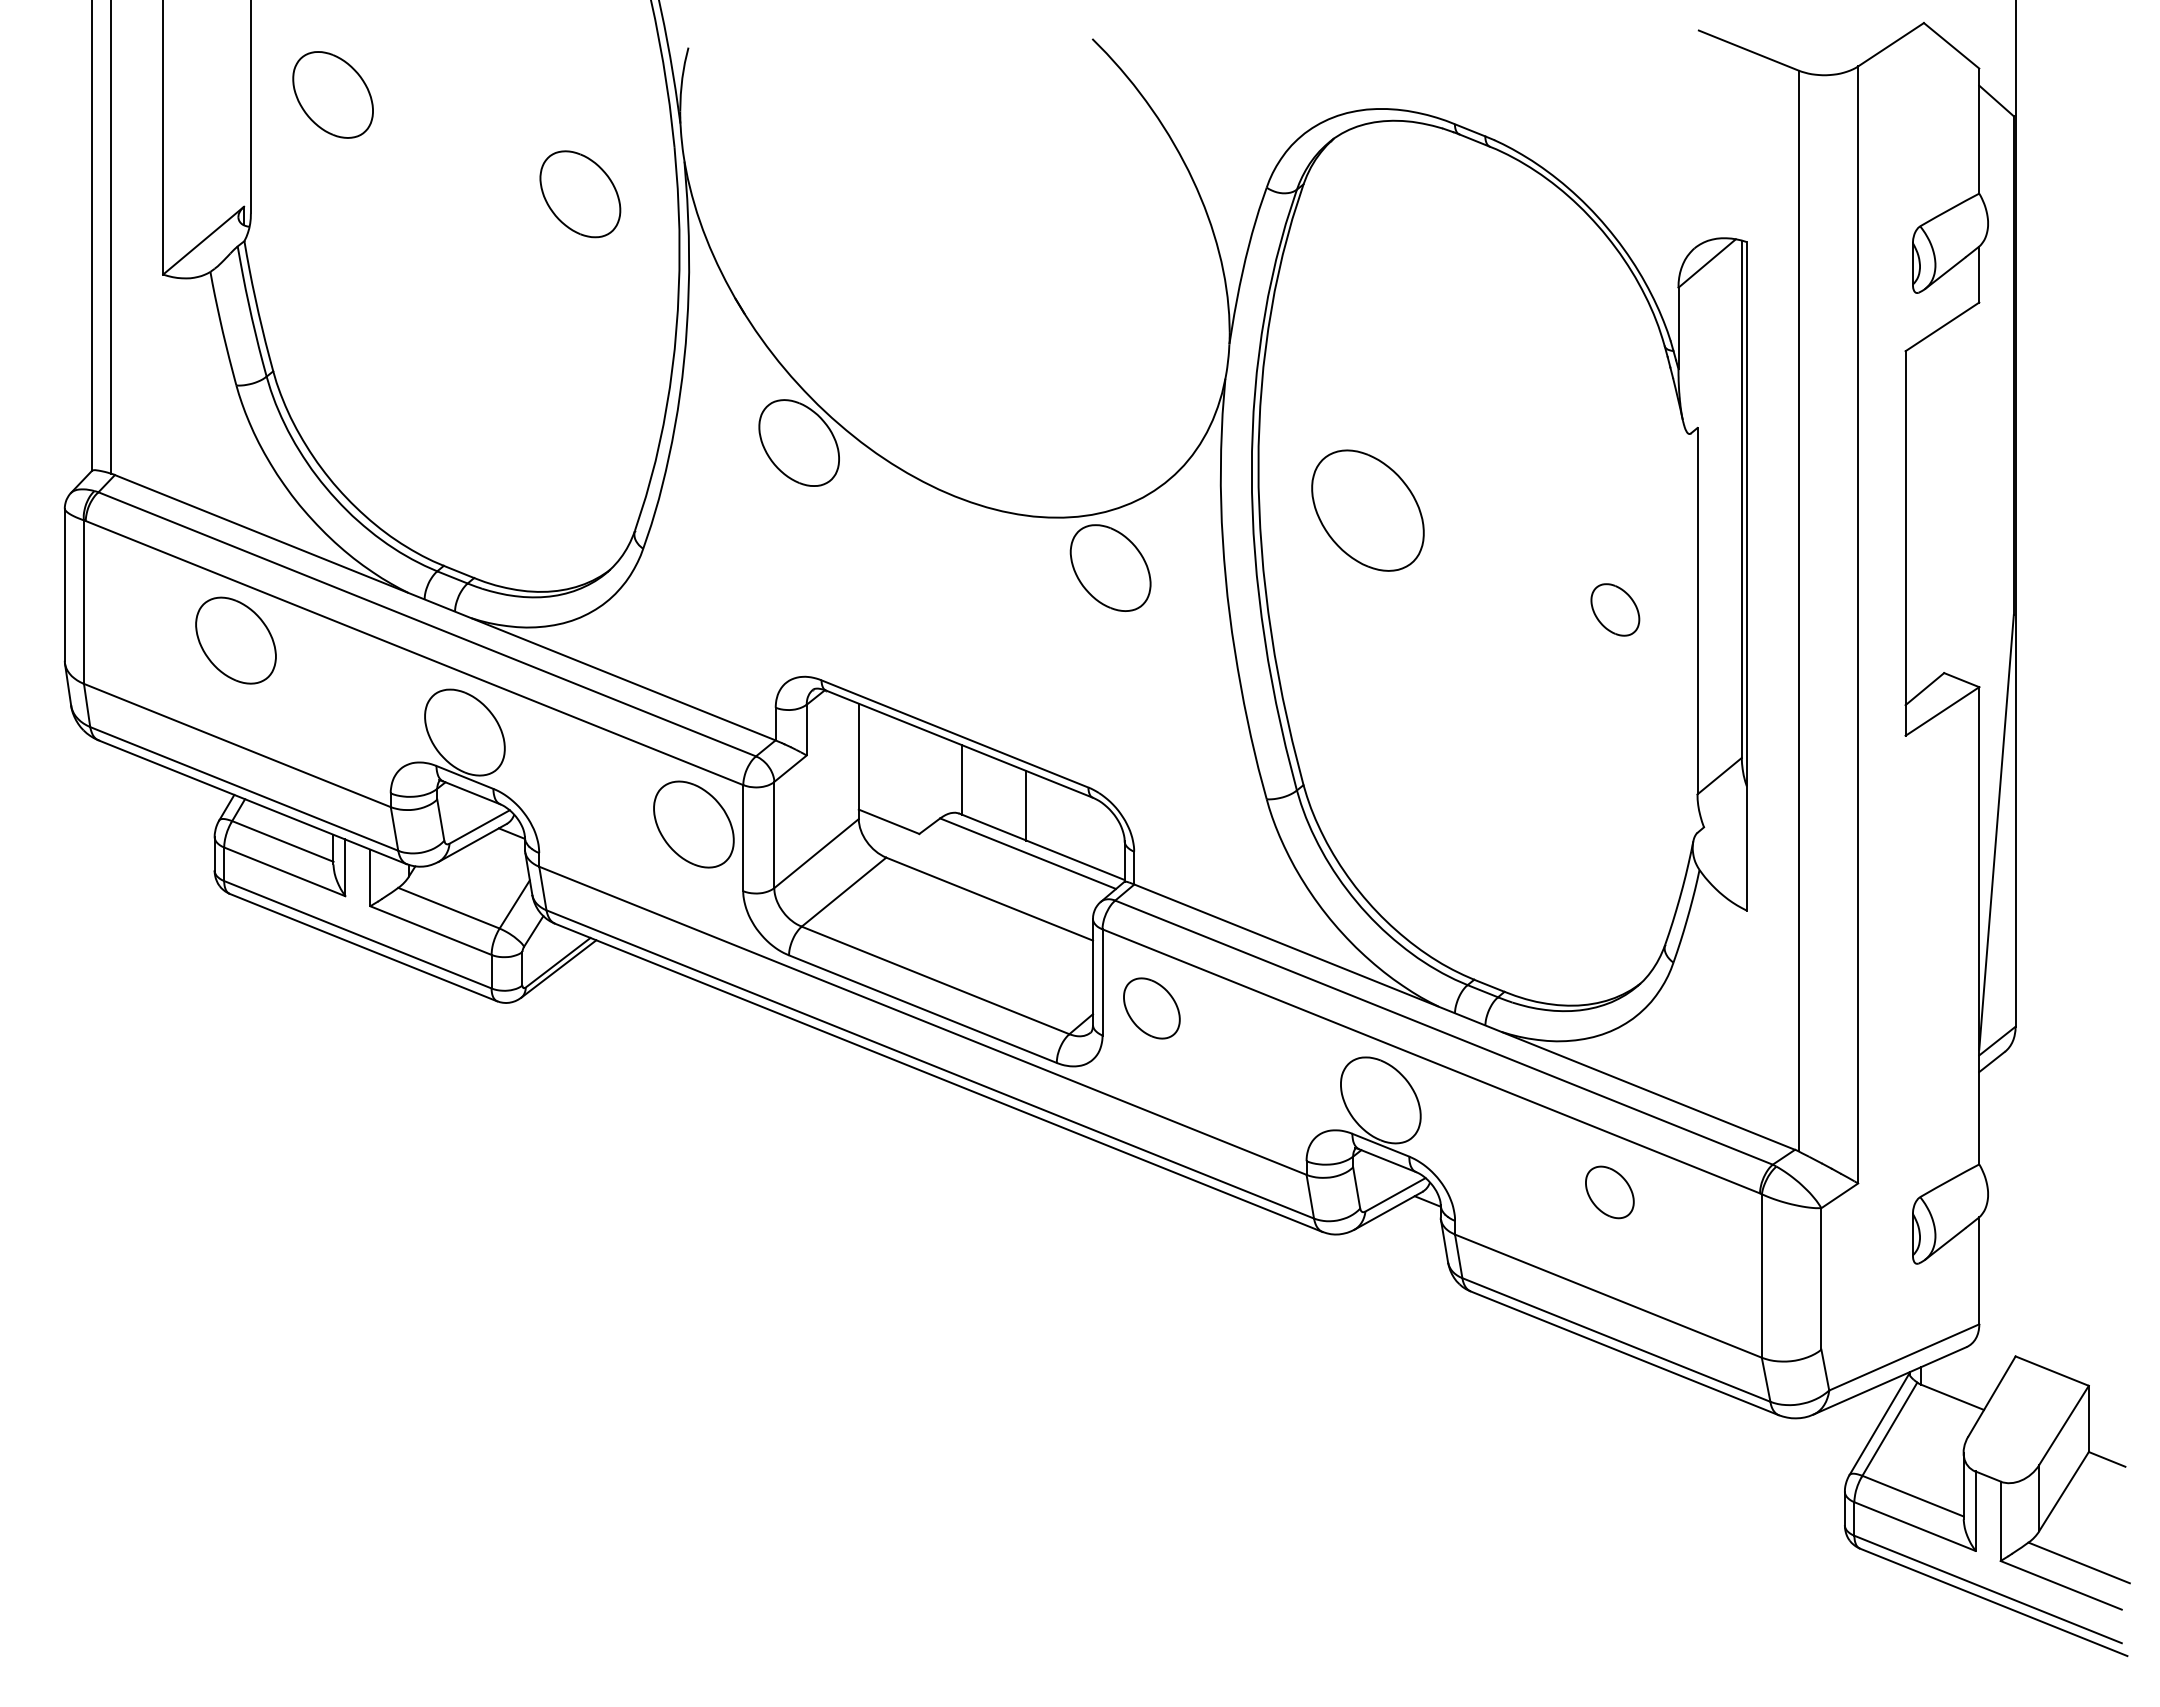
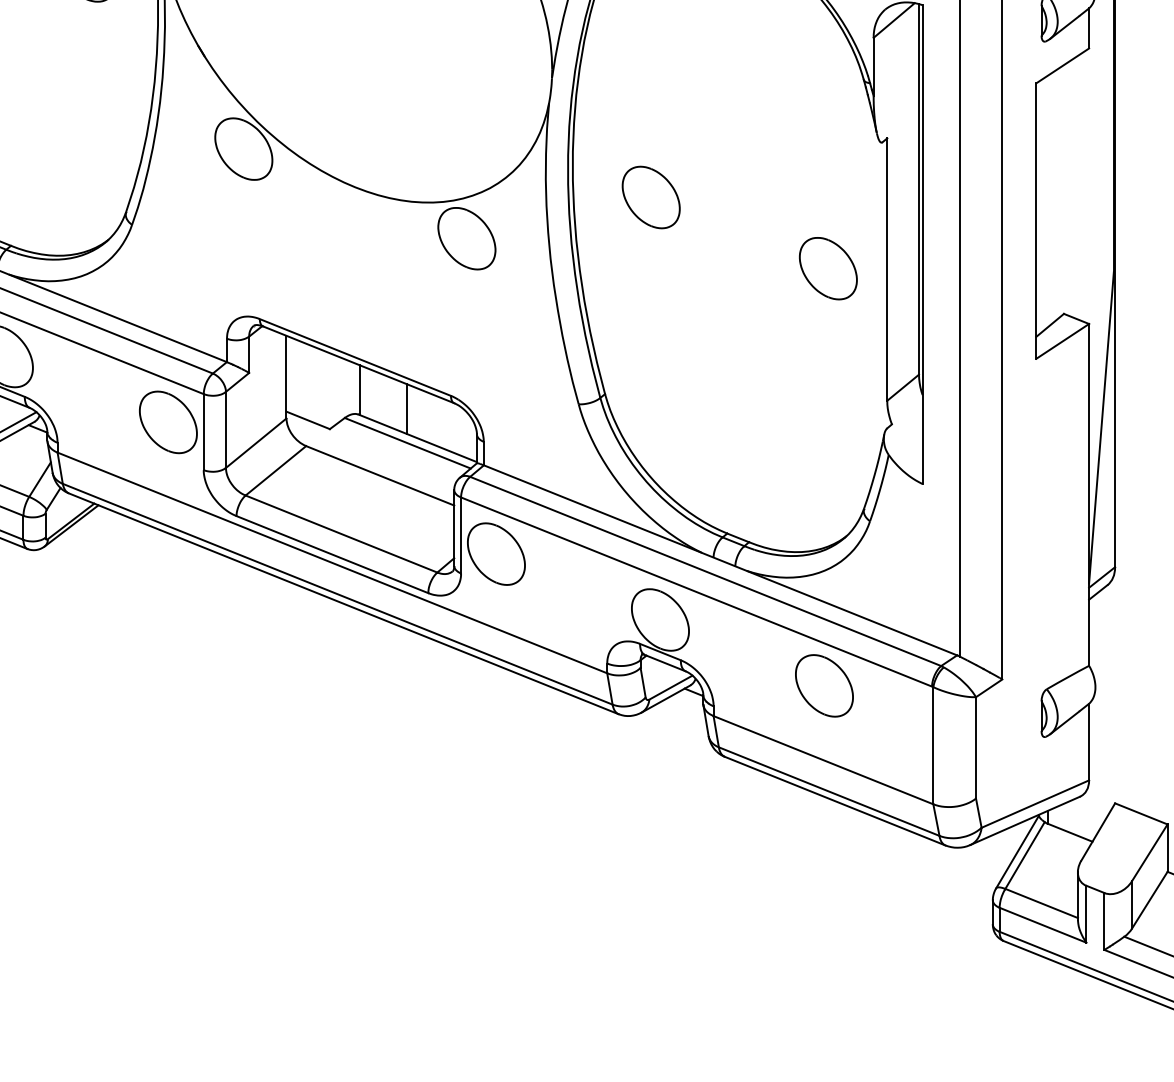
part: (1367, 510) -> (650, 197), size x0.71
part: (1615, 609) -> (828, 268), size x1.67
part: (1151, 1008) -> (496, 554), size x1.43
part: (1609, 1192) -> (824, 685), size x1.67

